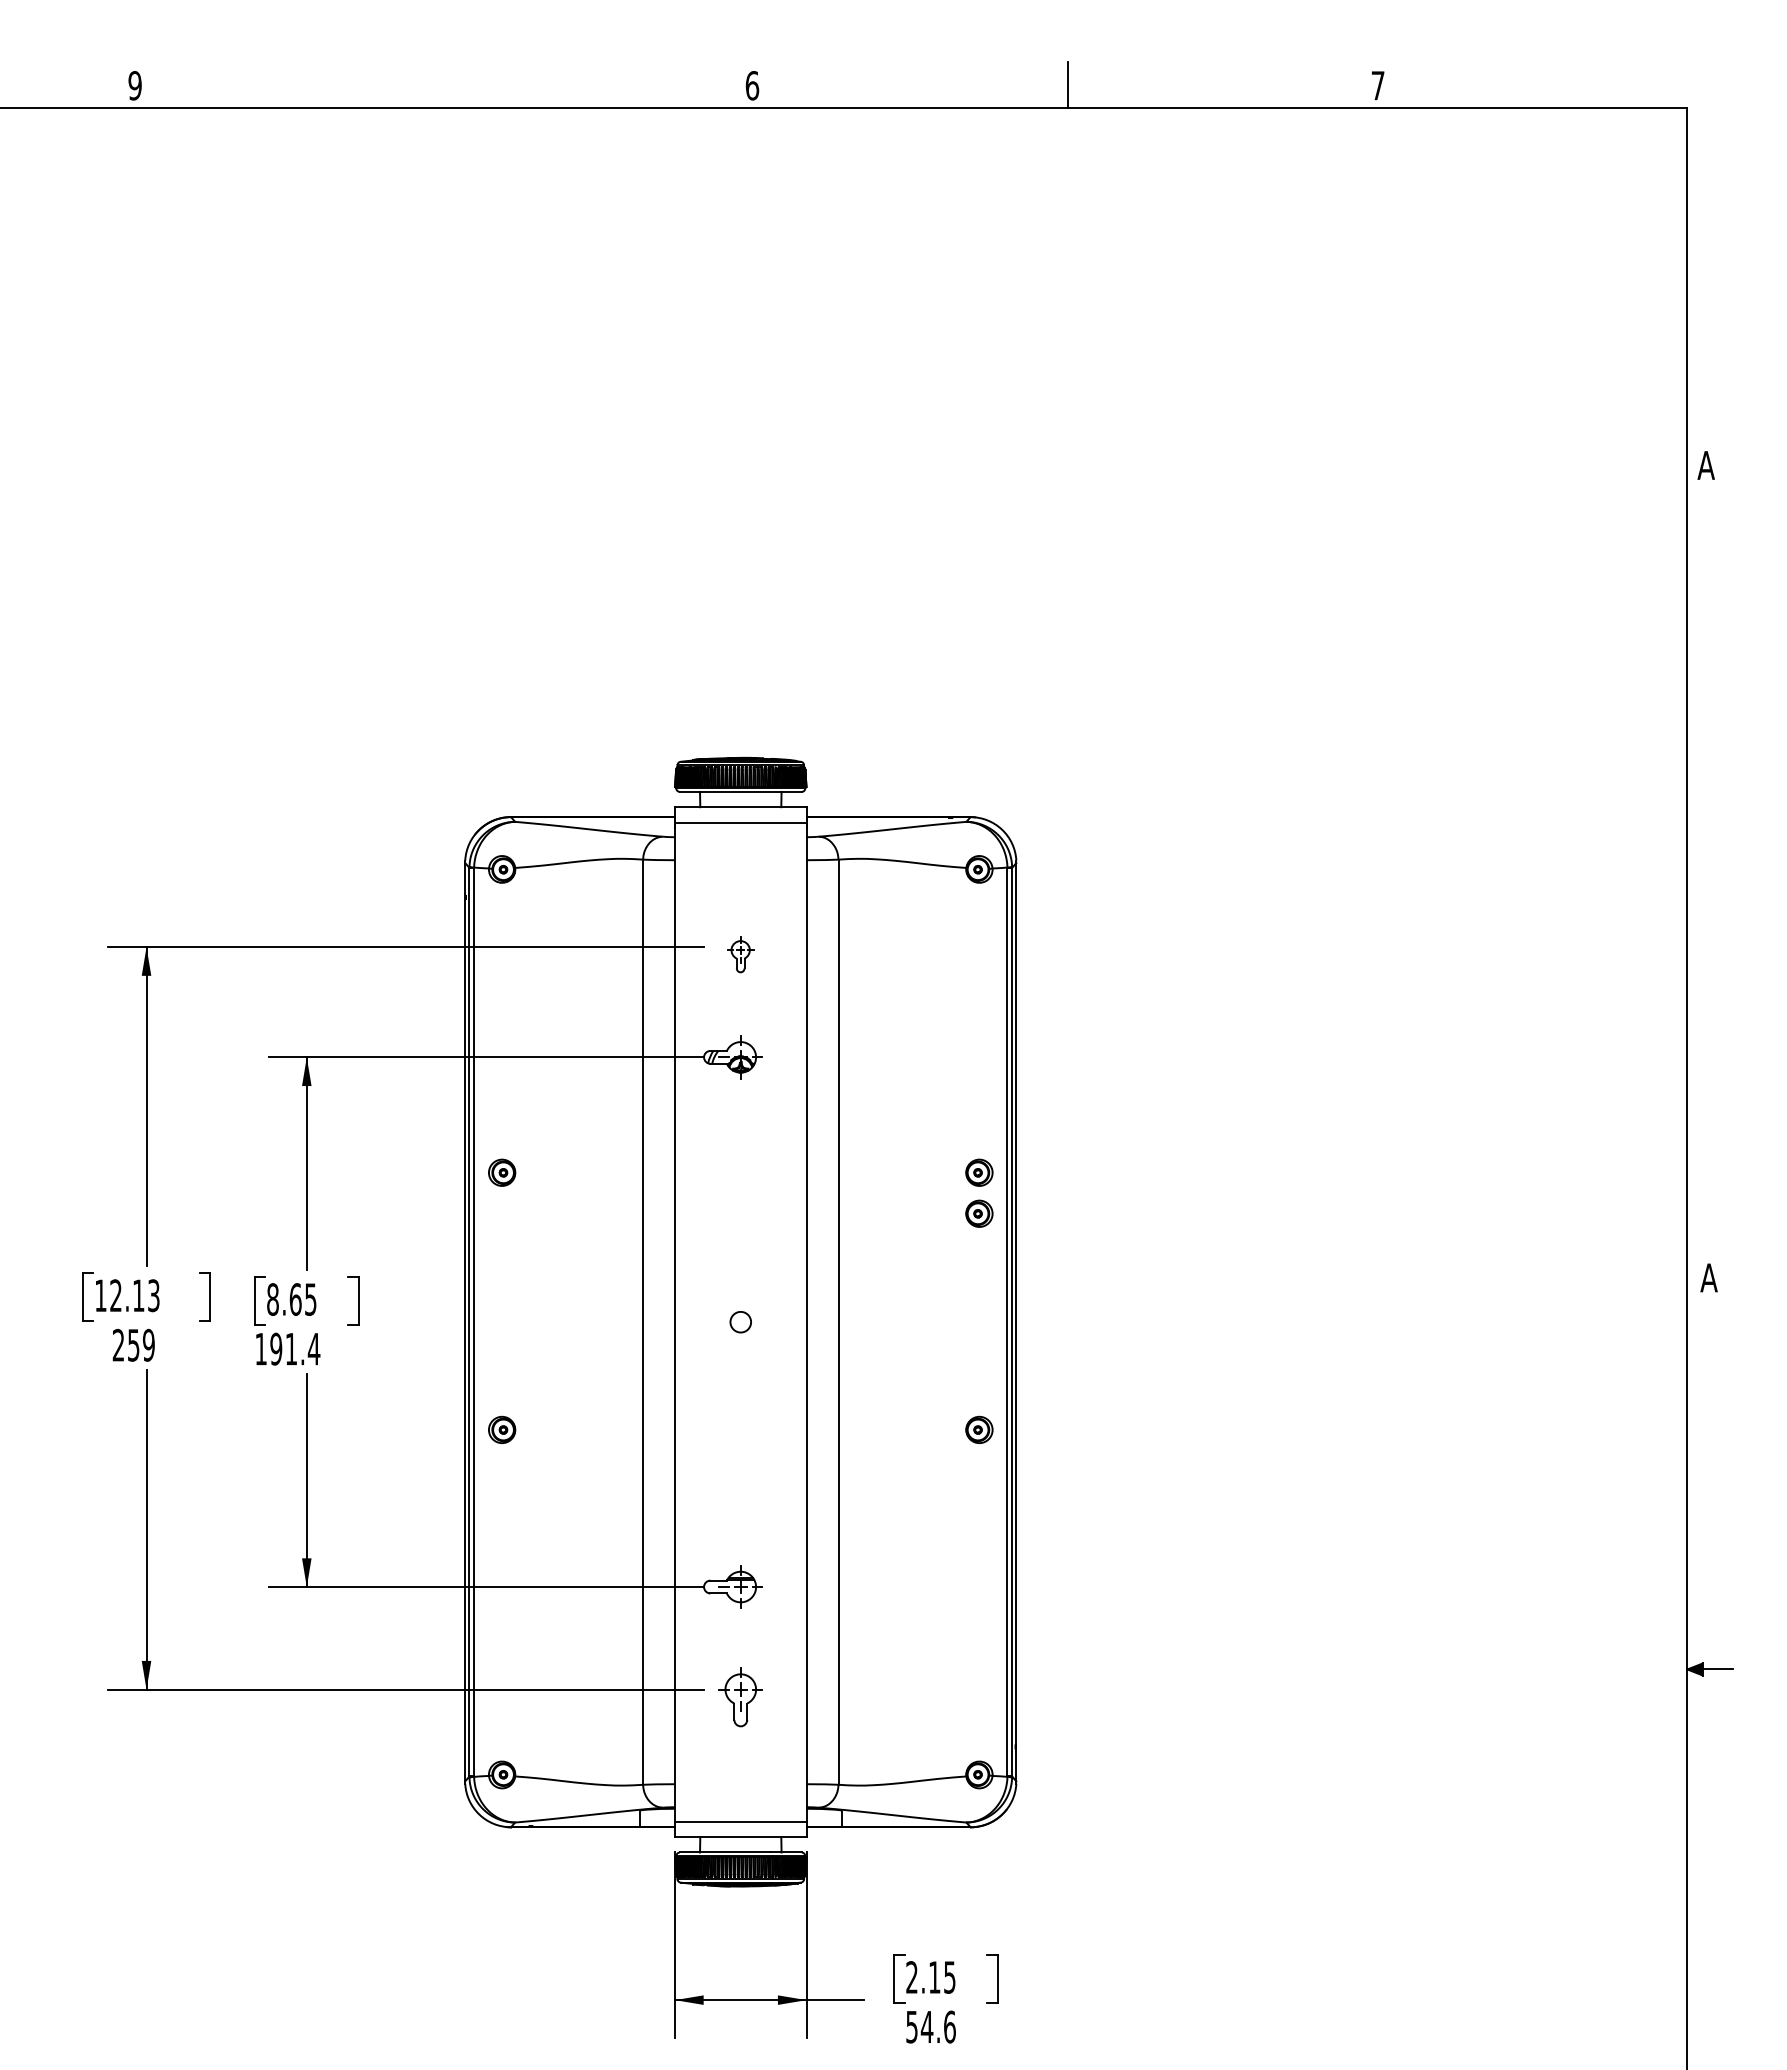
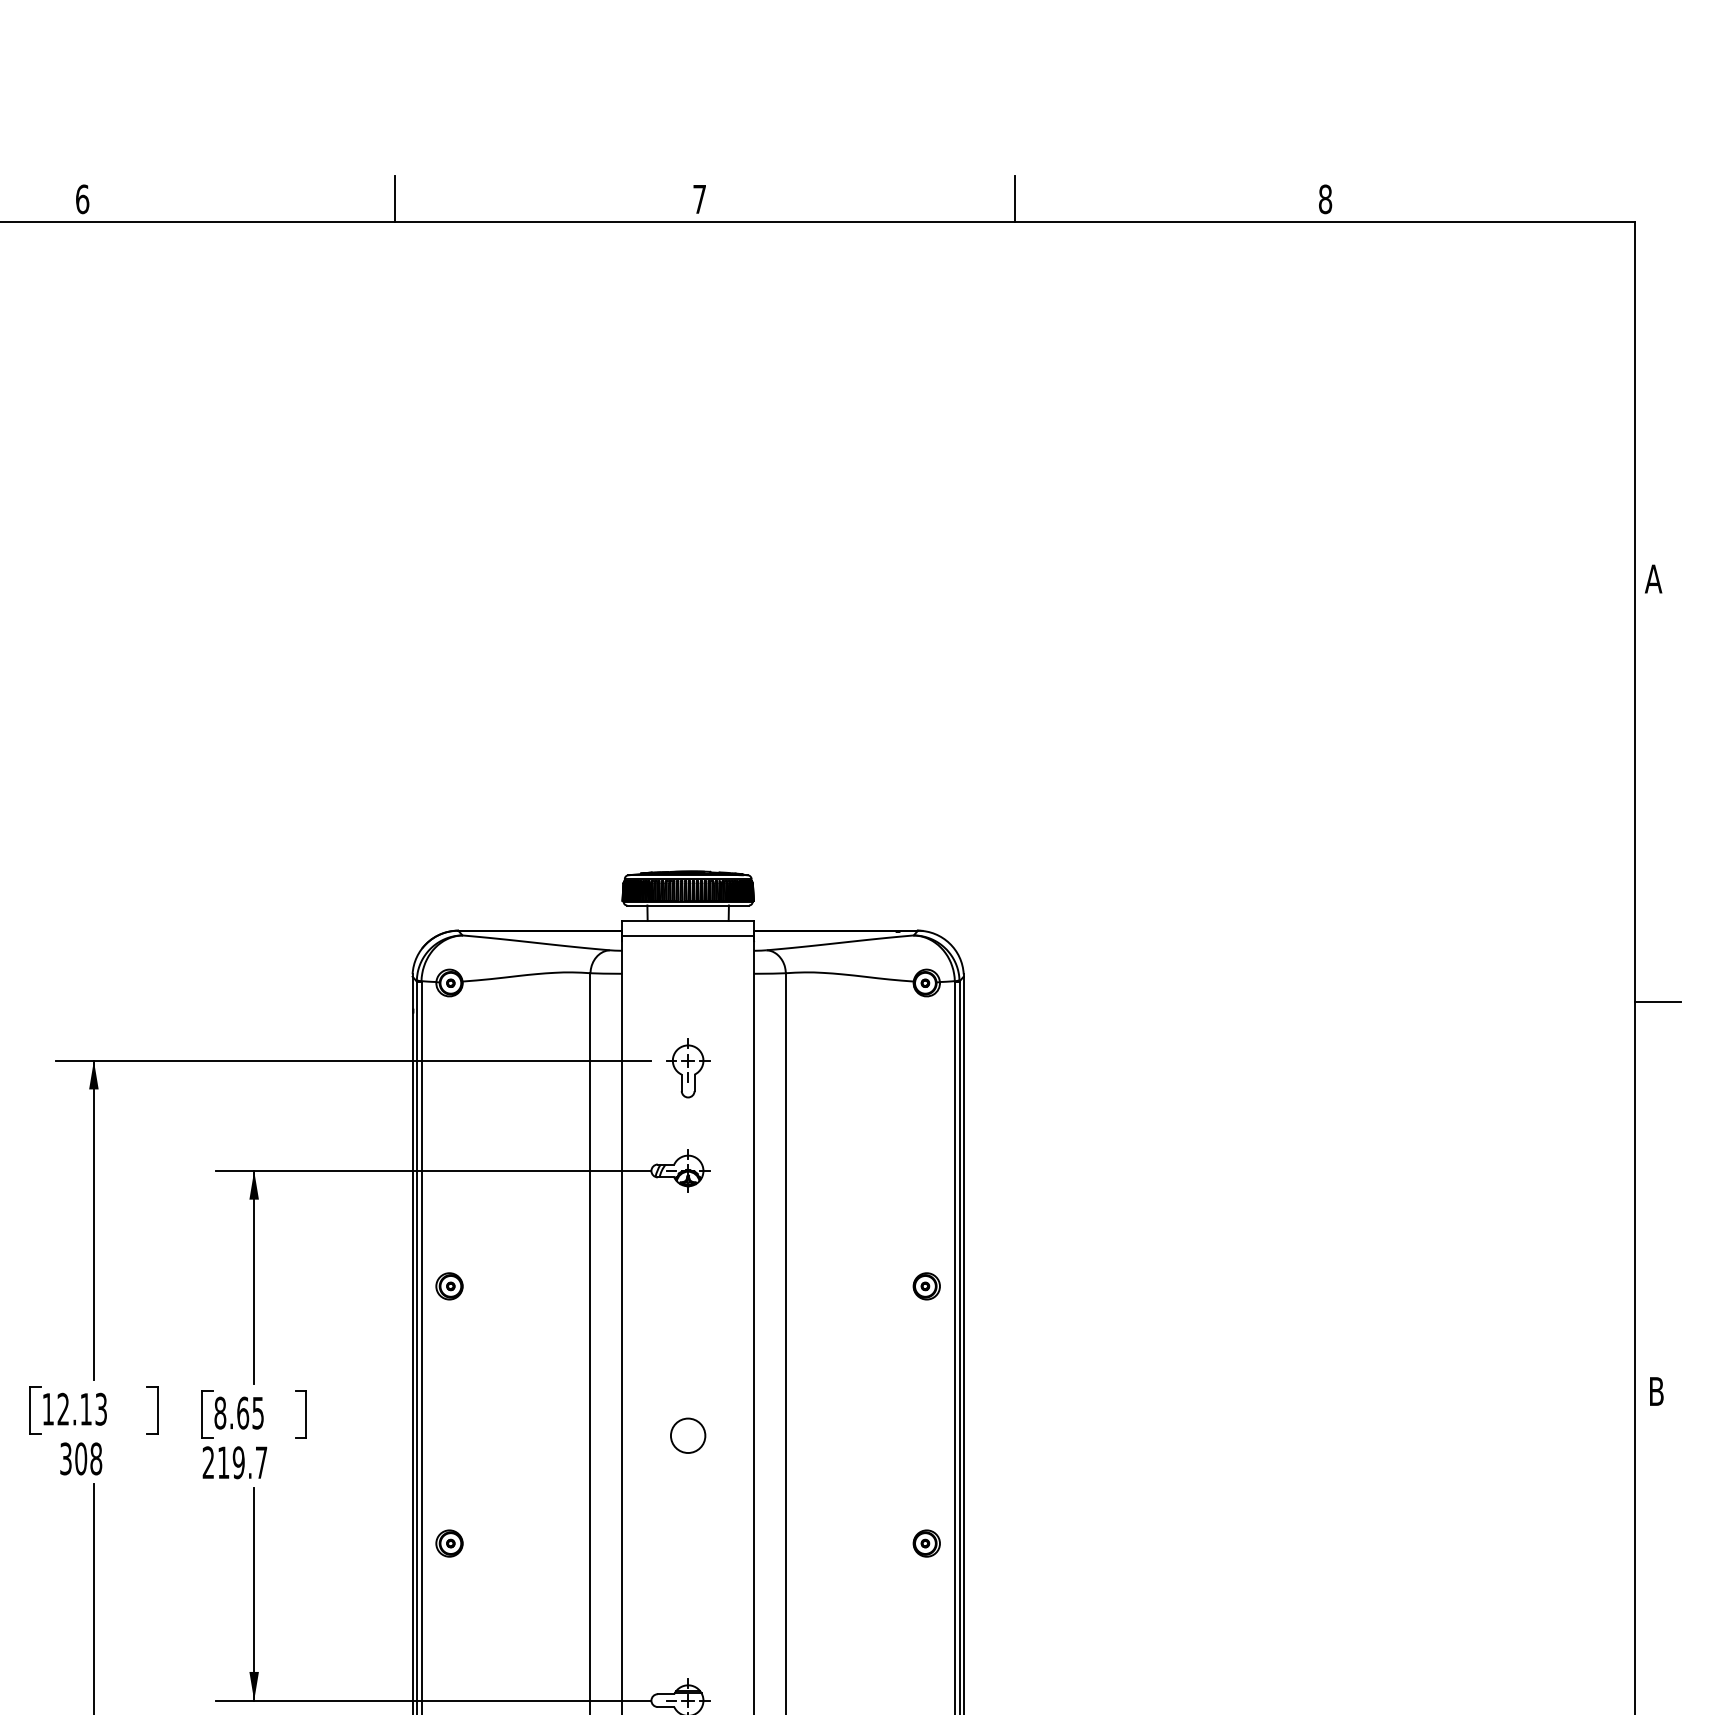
text: (134, 85) -> (81, 199), 9 -> 6
line: (447, 85) -> (394, 199), added
text: (752, 85) -> (699, 199), 6 -> 7
text: (1377, 85) -> (1324, 199), 7 -> 8
line: (1710, 888) -> (1657, 1002), added
part: (740, 954) -> (687, 1068), size x1.67
part: (979, 1213) -> (926, 1327), removed
text: (1708, 1277) -> (1655, 1391), A -> B
circle: (740, 1322) -> (687, 1436), size x1.67
text: (133, 1344) -> (80, 1458), 259 -> 308
text: (287, 1348) -> (234, 1462), 191.4 -> 219.7

